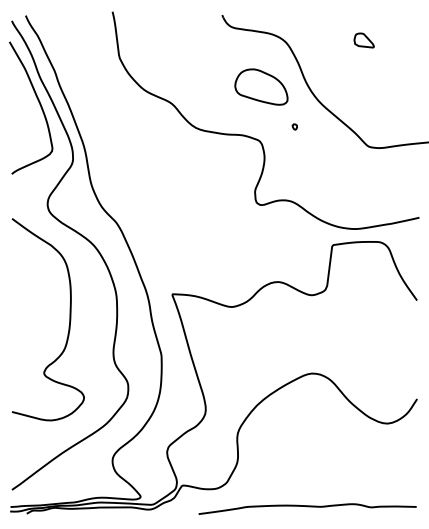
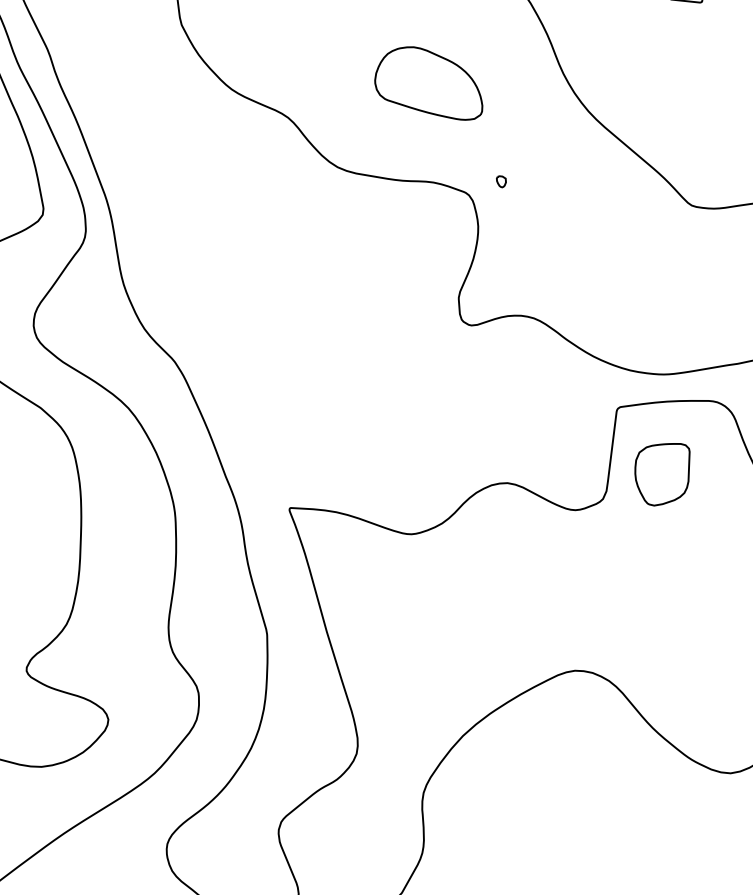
part: (261, 86) -> (428, 82), moved
part: (294, 126) -> (500, 180), moved
part: (354, 277) -> (662, 473), added

